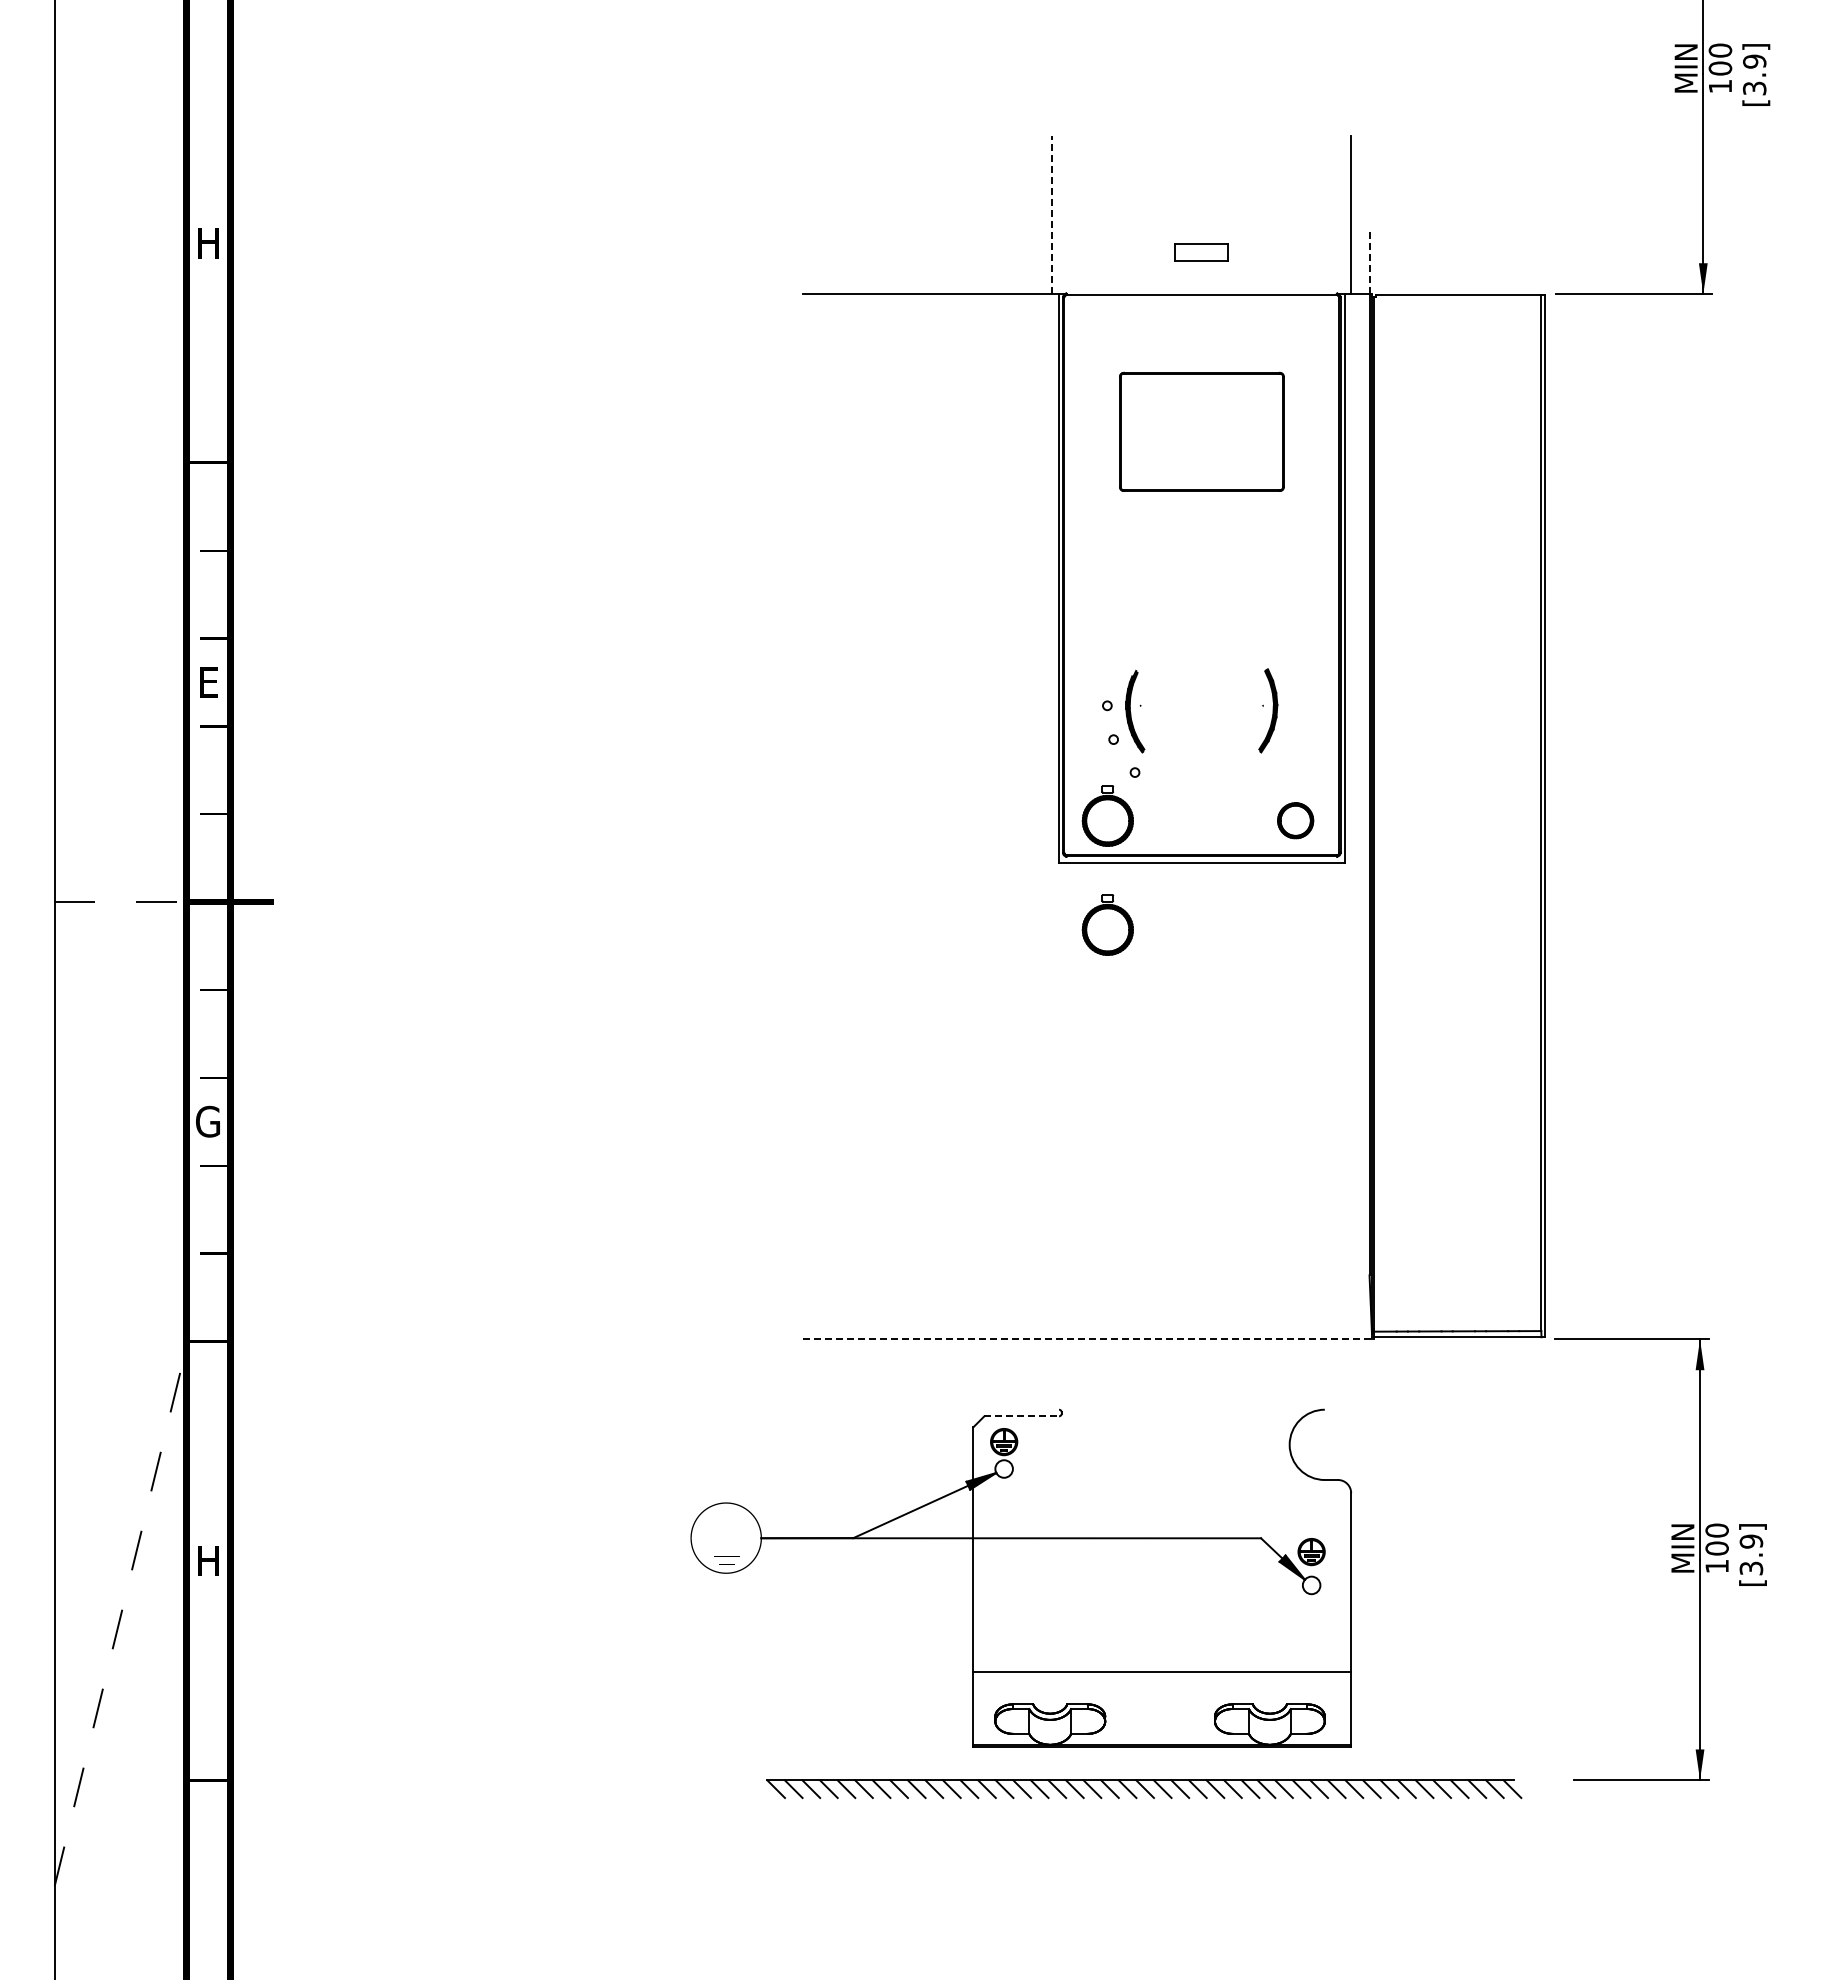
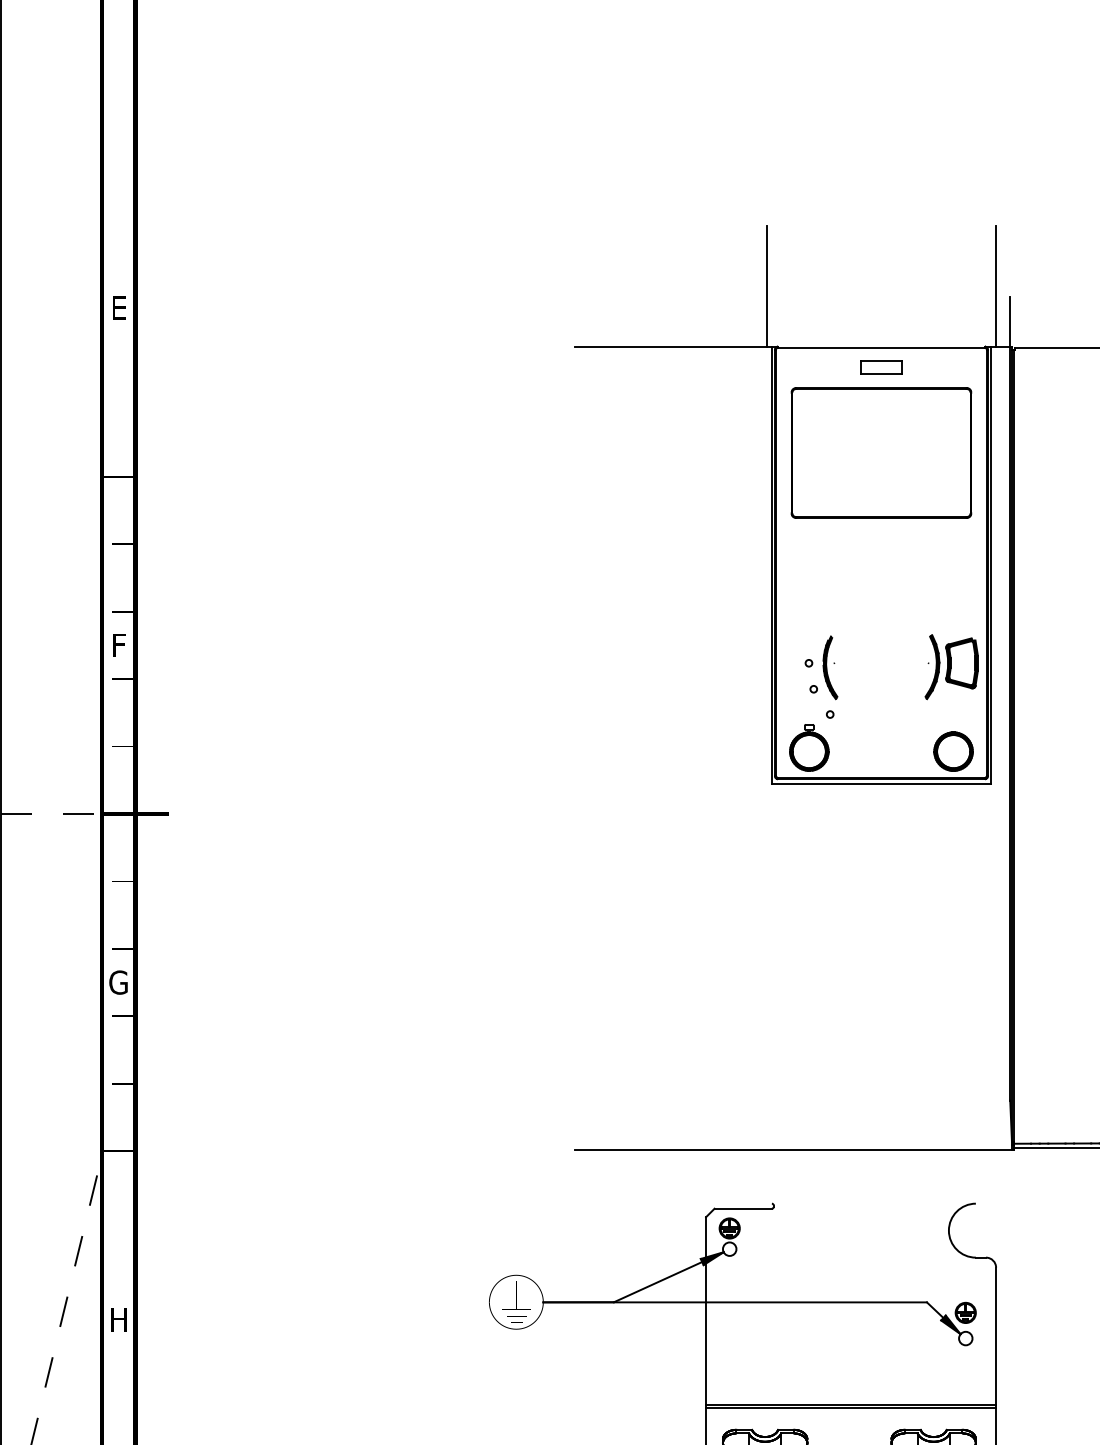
line: (1052, 215) -> (766, 286), dashed -> solid
text: (208, 243) -> (118, 308), H -> E
part: (1201, 252) -> (881, 367), moved
line: (1369, 261) -> (1010, 322), dashed -> solid
part: (1201, 431) -> (881, 452), size x1.43
text: (208, 682) -> (118, 645), E -> F
part: (1306, 705) -> (961, 663), added
part: (1295, 820) -> (953, 751), size x1.43
part: (1107, 924) -> (809, 831), removed
line: (1088, 1339) -> (794, 1149), dashed -> solid
line: (1022, 1416) -> (743, 1208), dashed -> solid
part: (726, 1529) -> (516, 1295), added
line: (1162, 1676) -> (851, 1408), added

